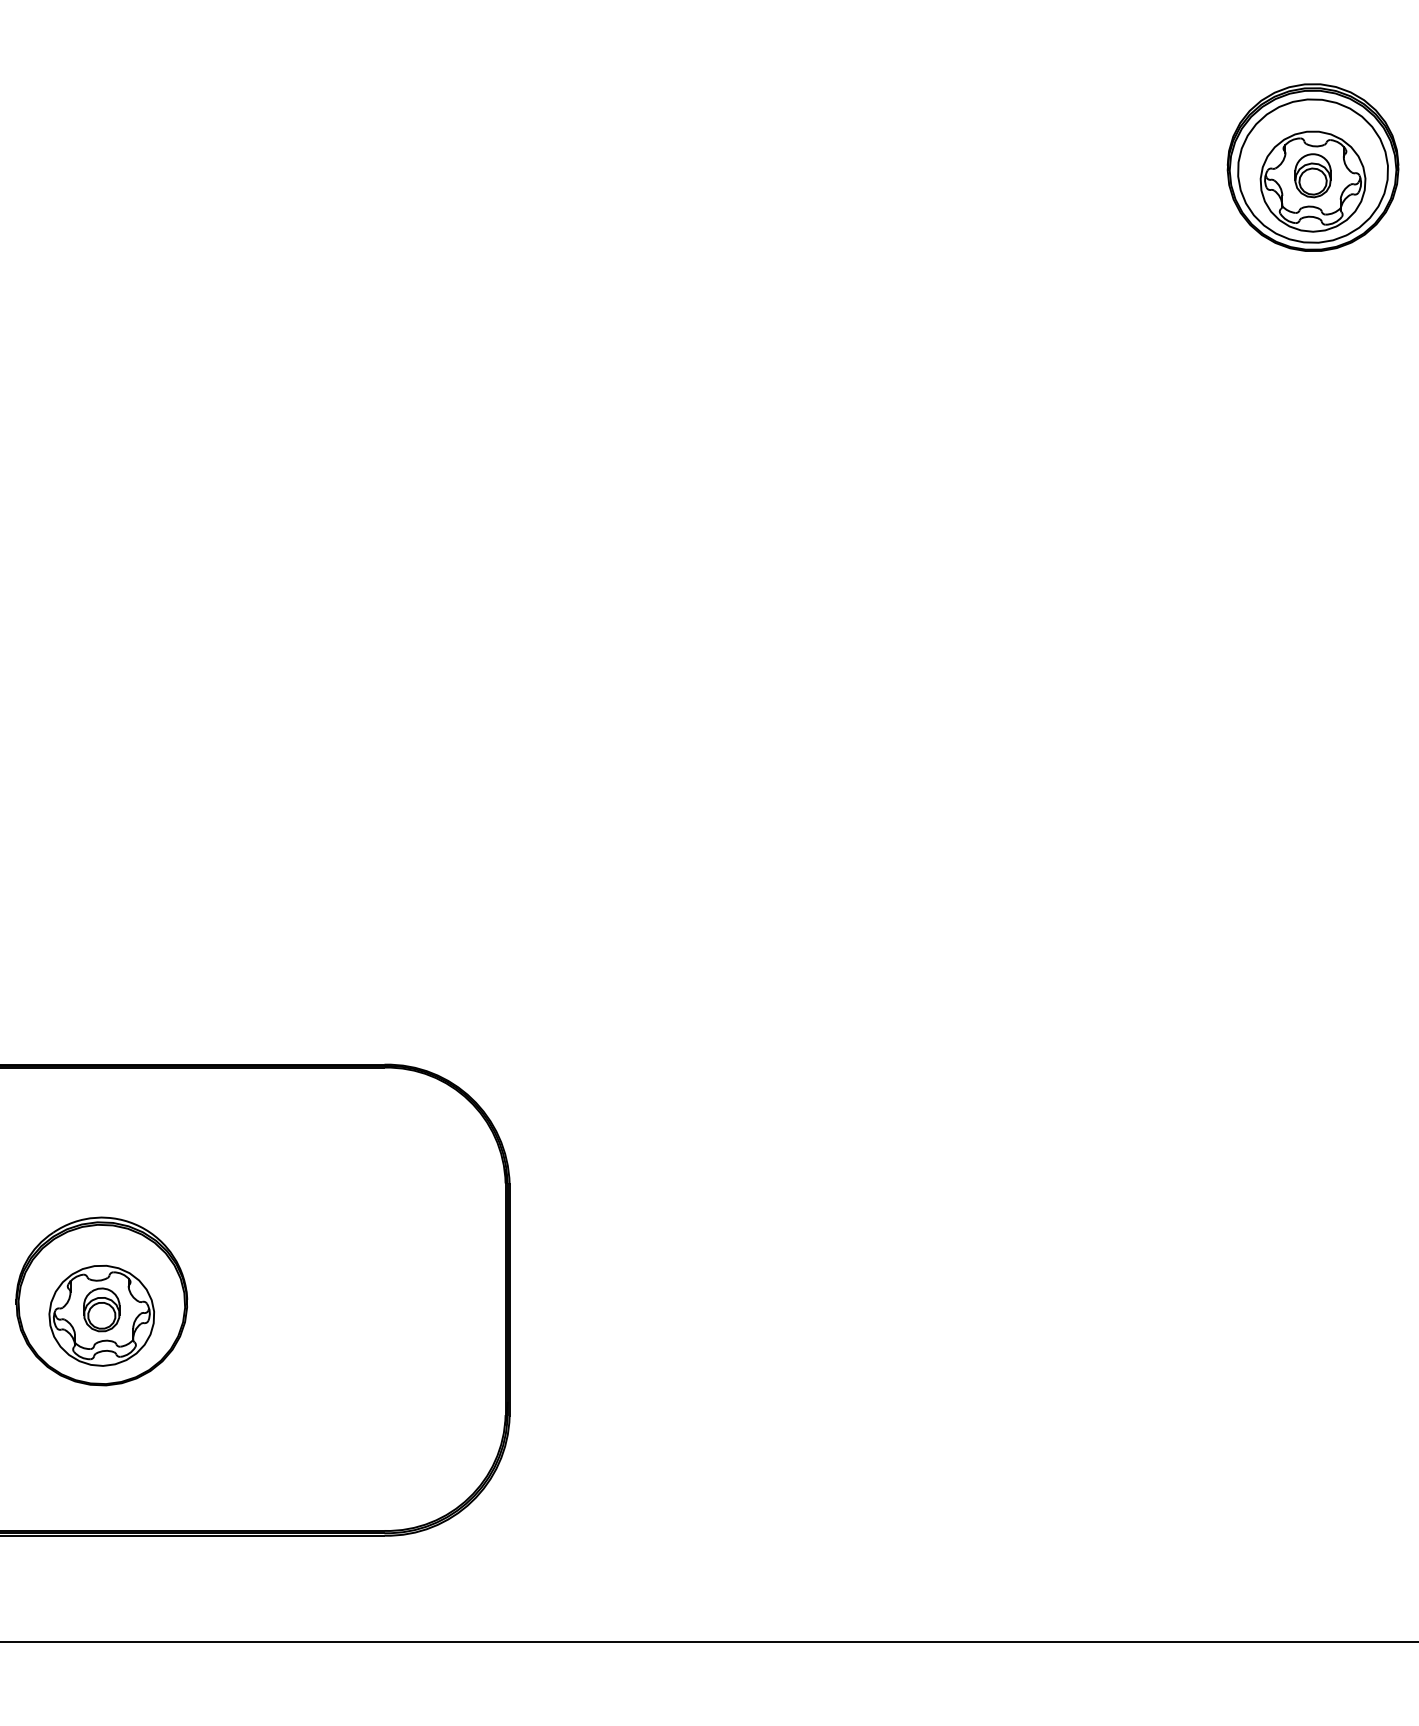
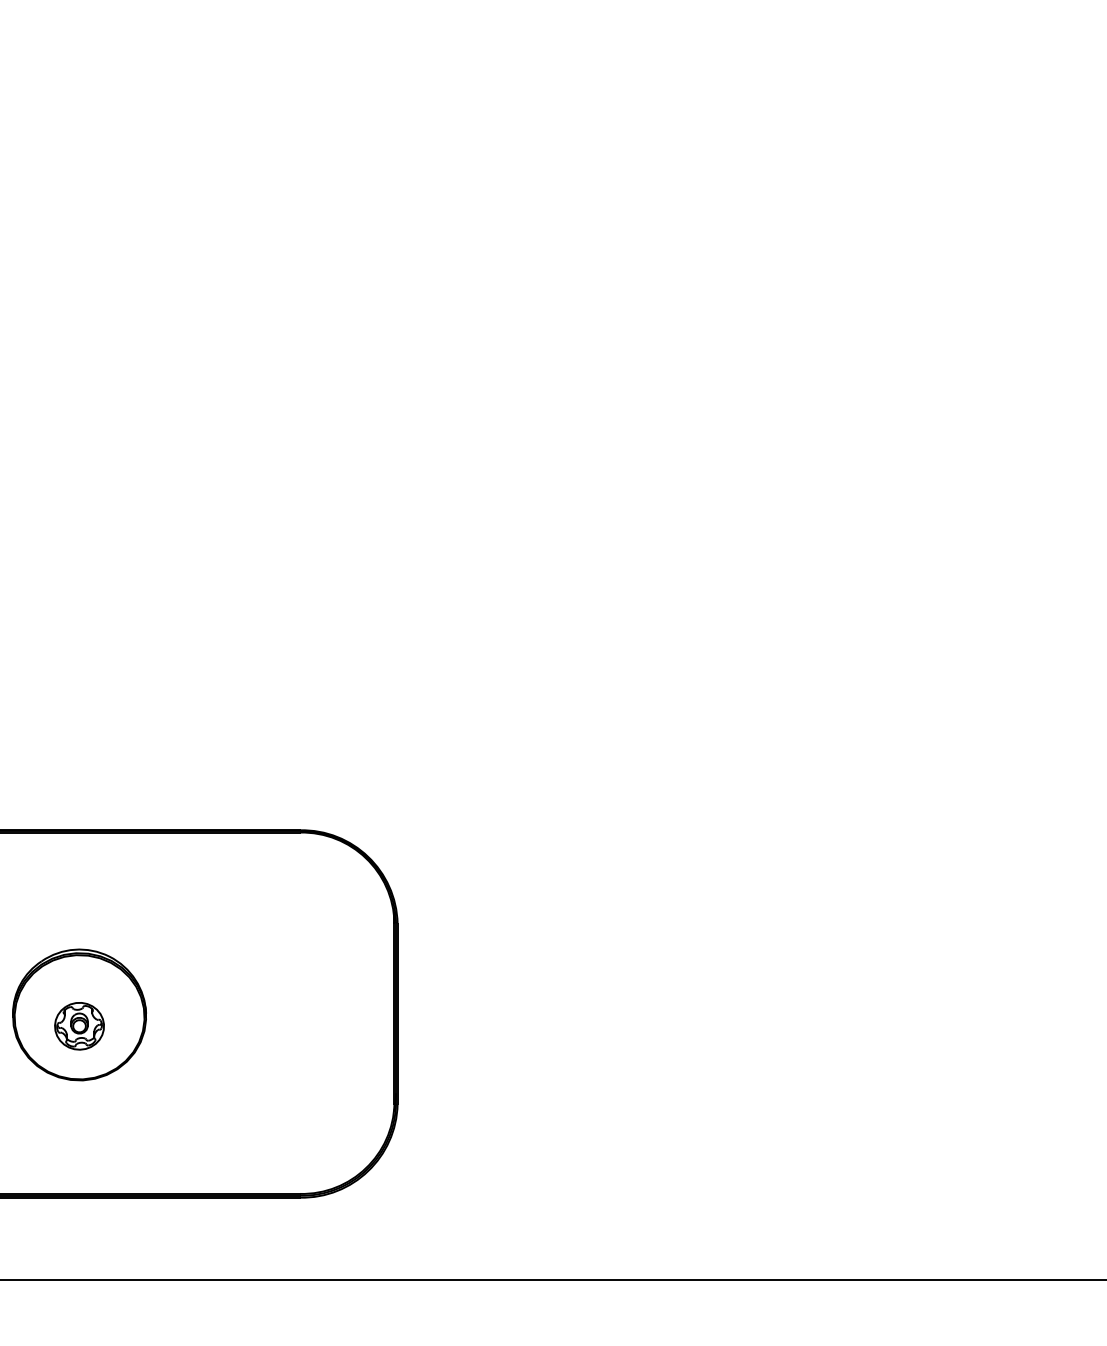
part: (1312, 167) -> (1023, 130), removed
part: (101, 1316) -> (79, 1026), size x0.6

